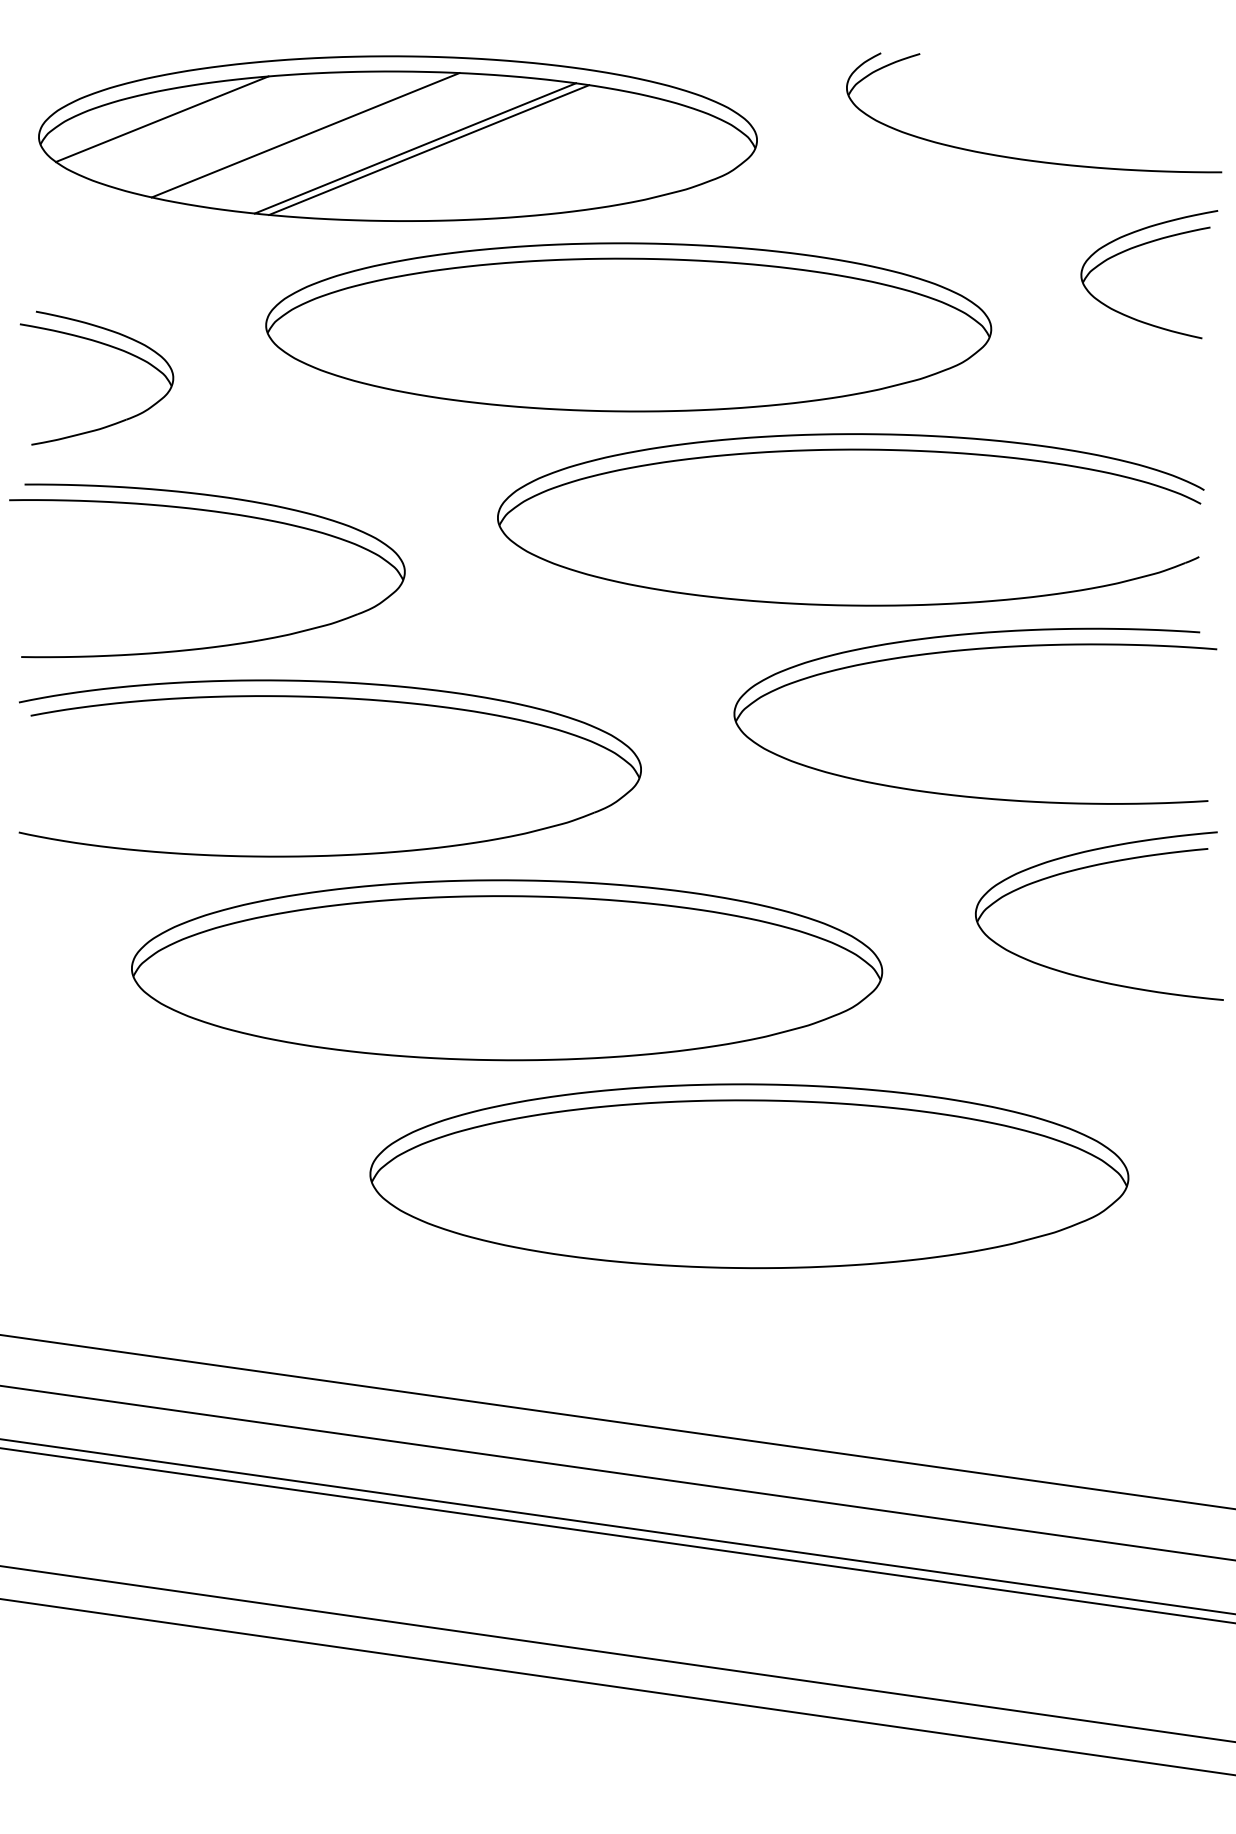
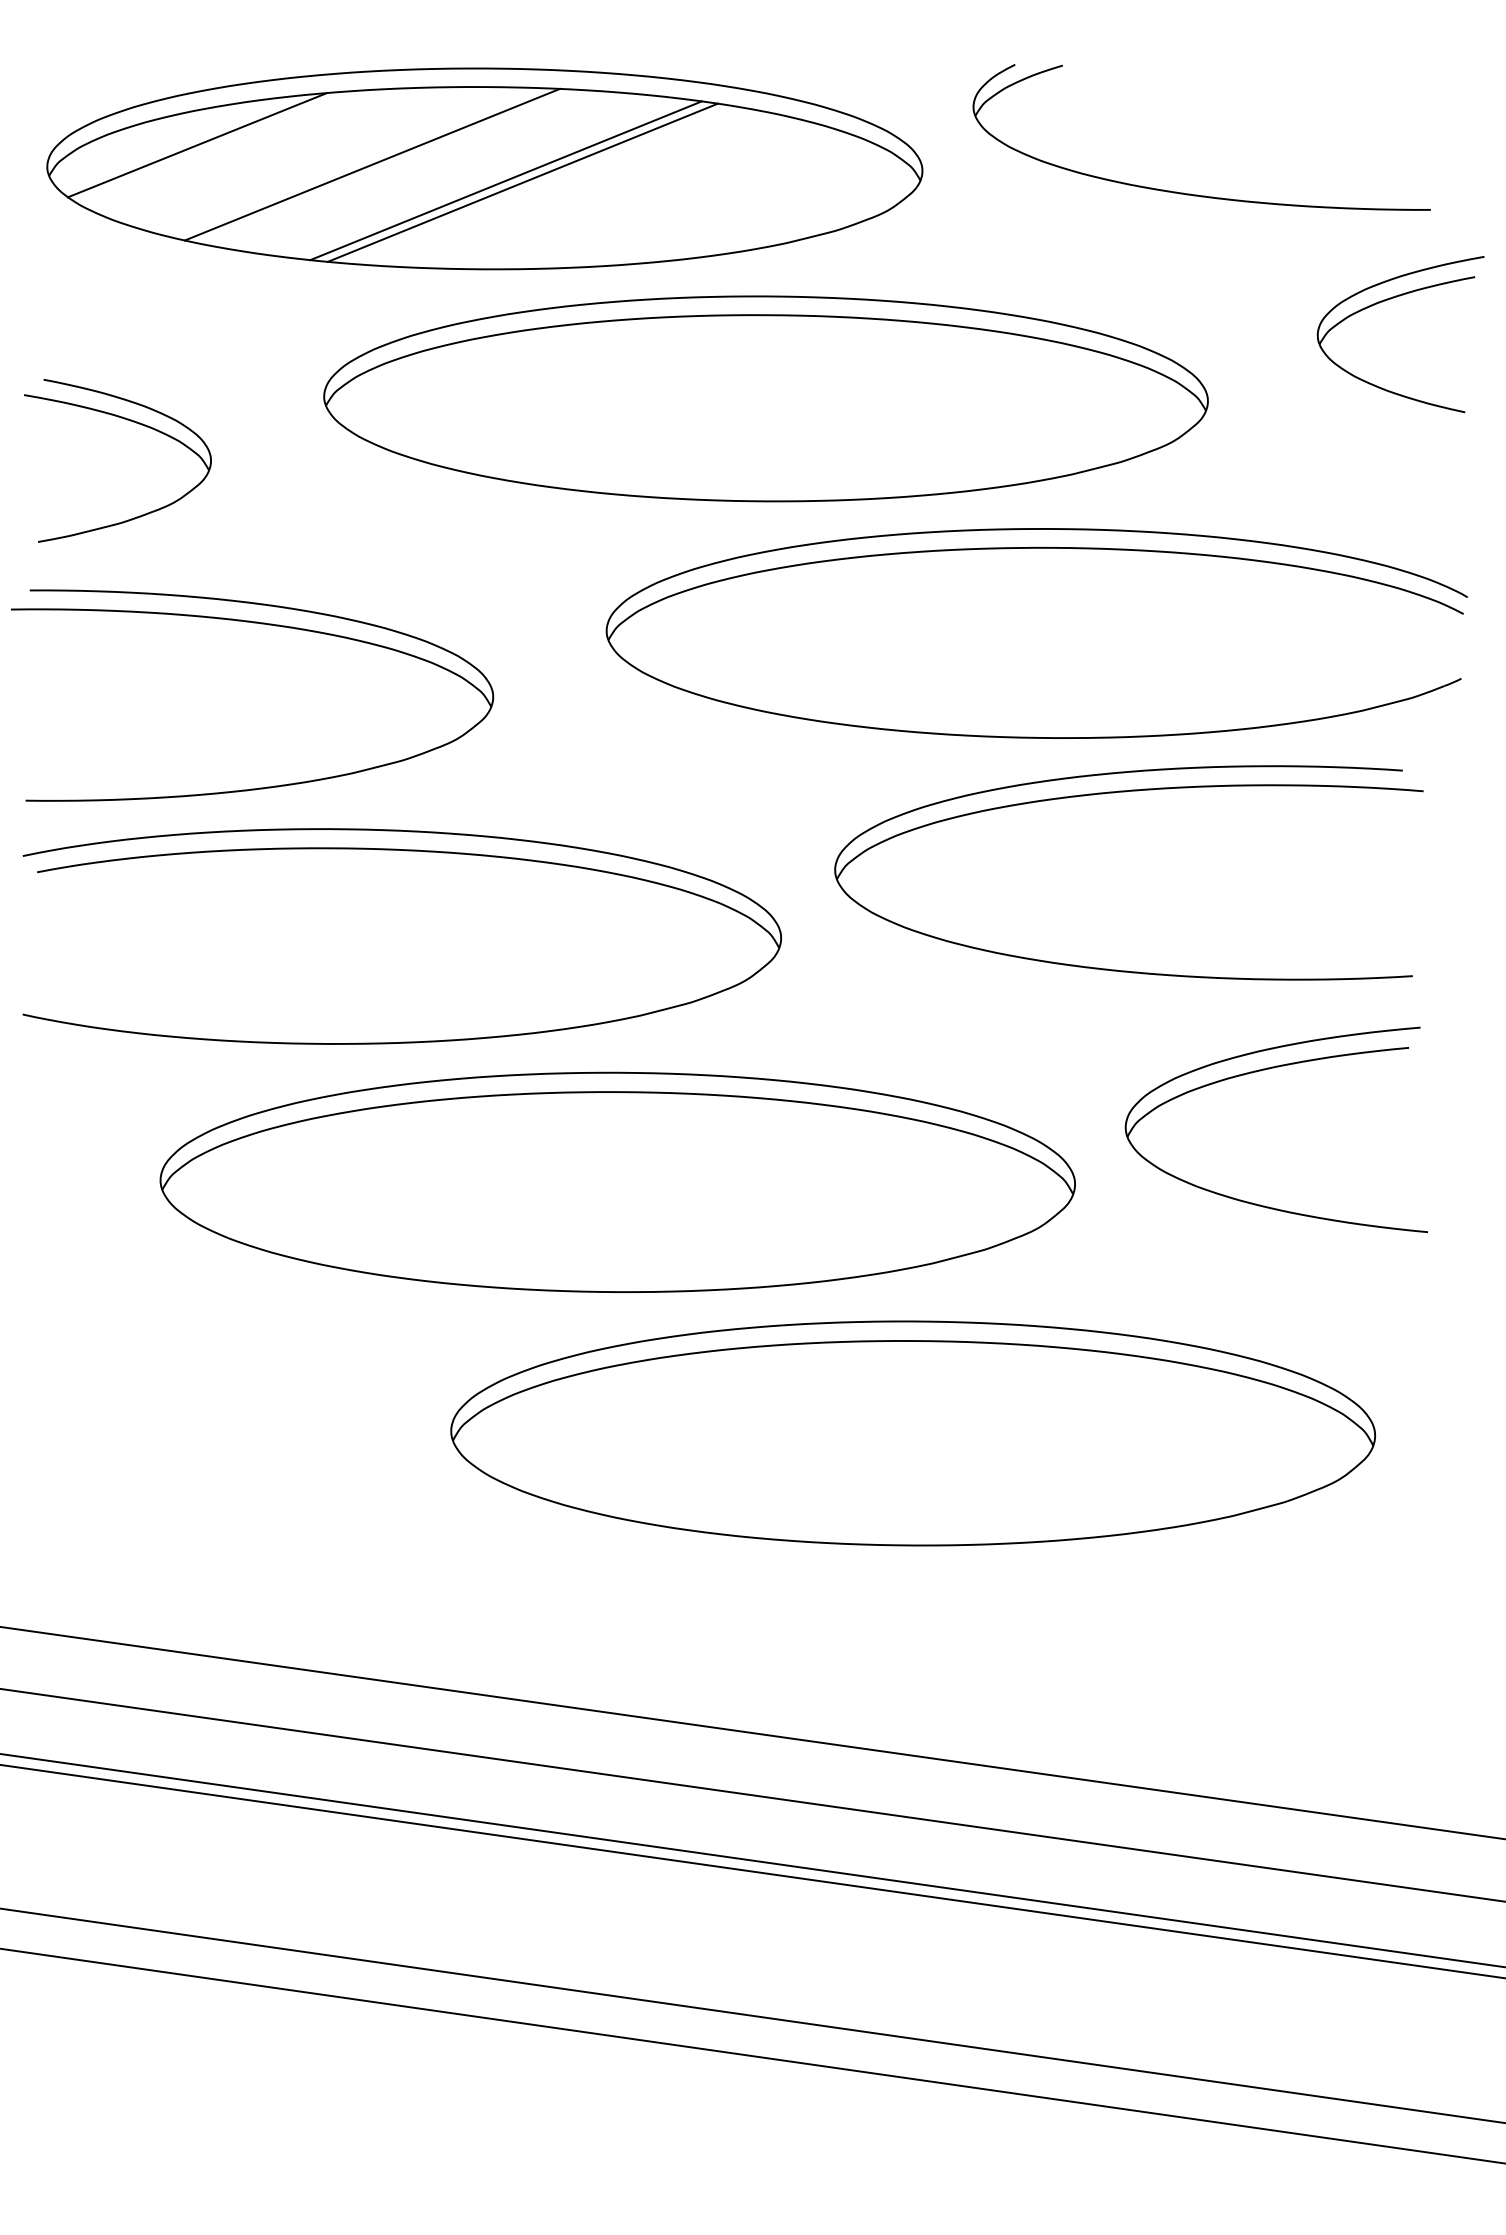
part: (1031, 159) -> (1198, 194), moved
part: (973, 650) -> (1126, 792), moved
part: (1086, 868) -> (1260, 1071), moved

